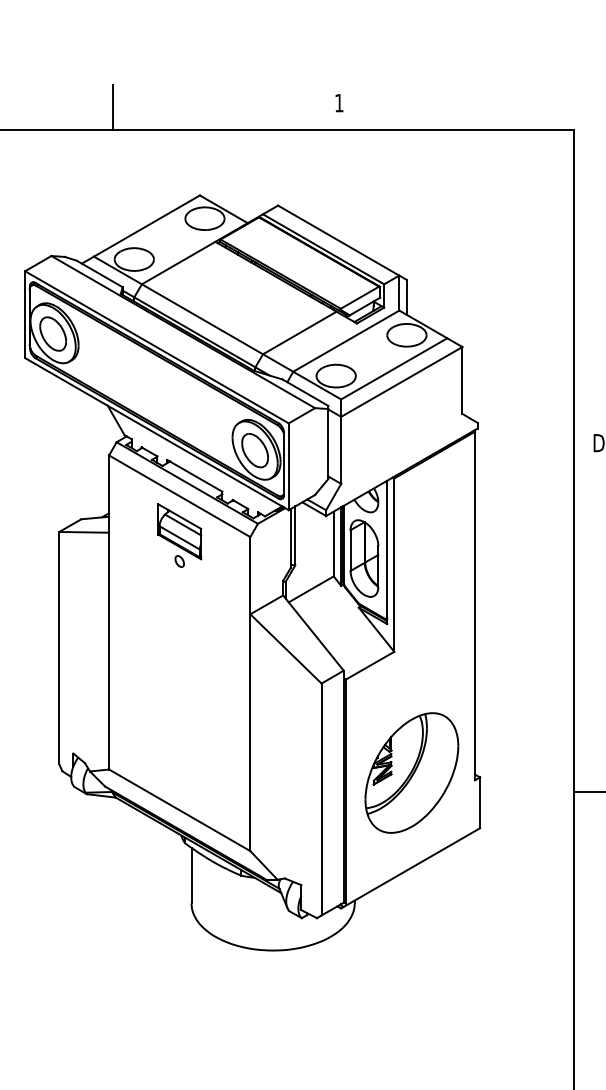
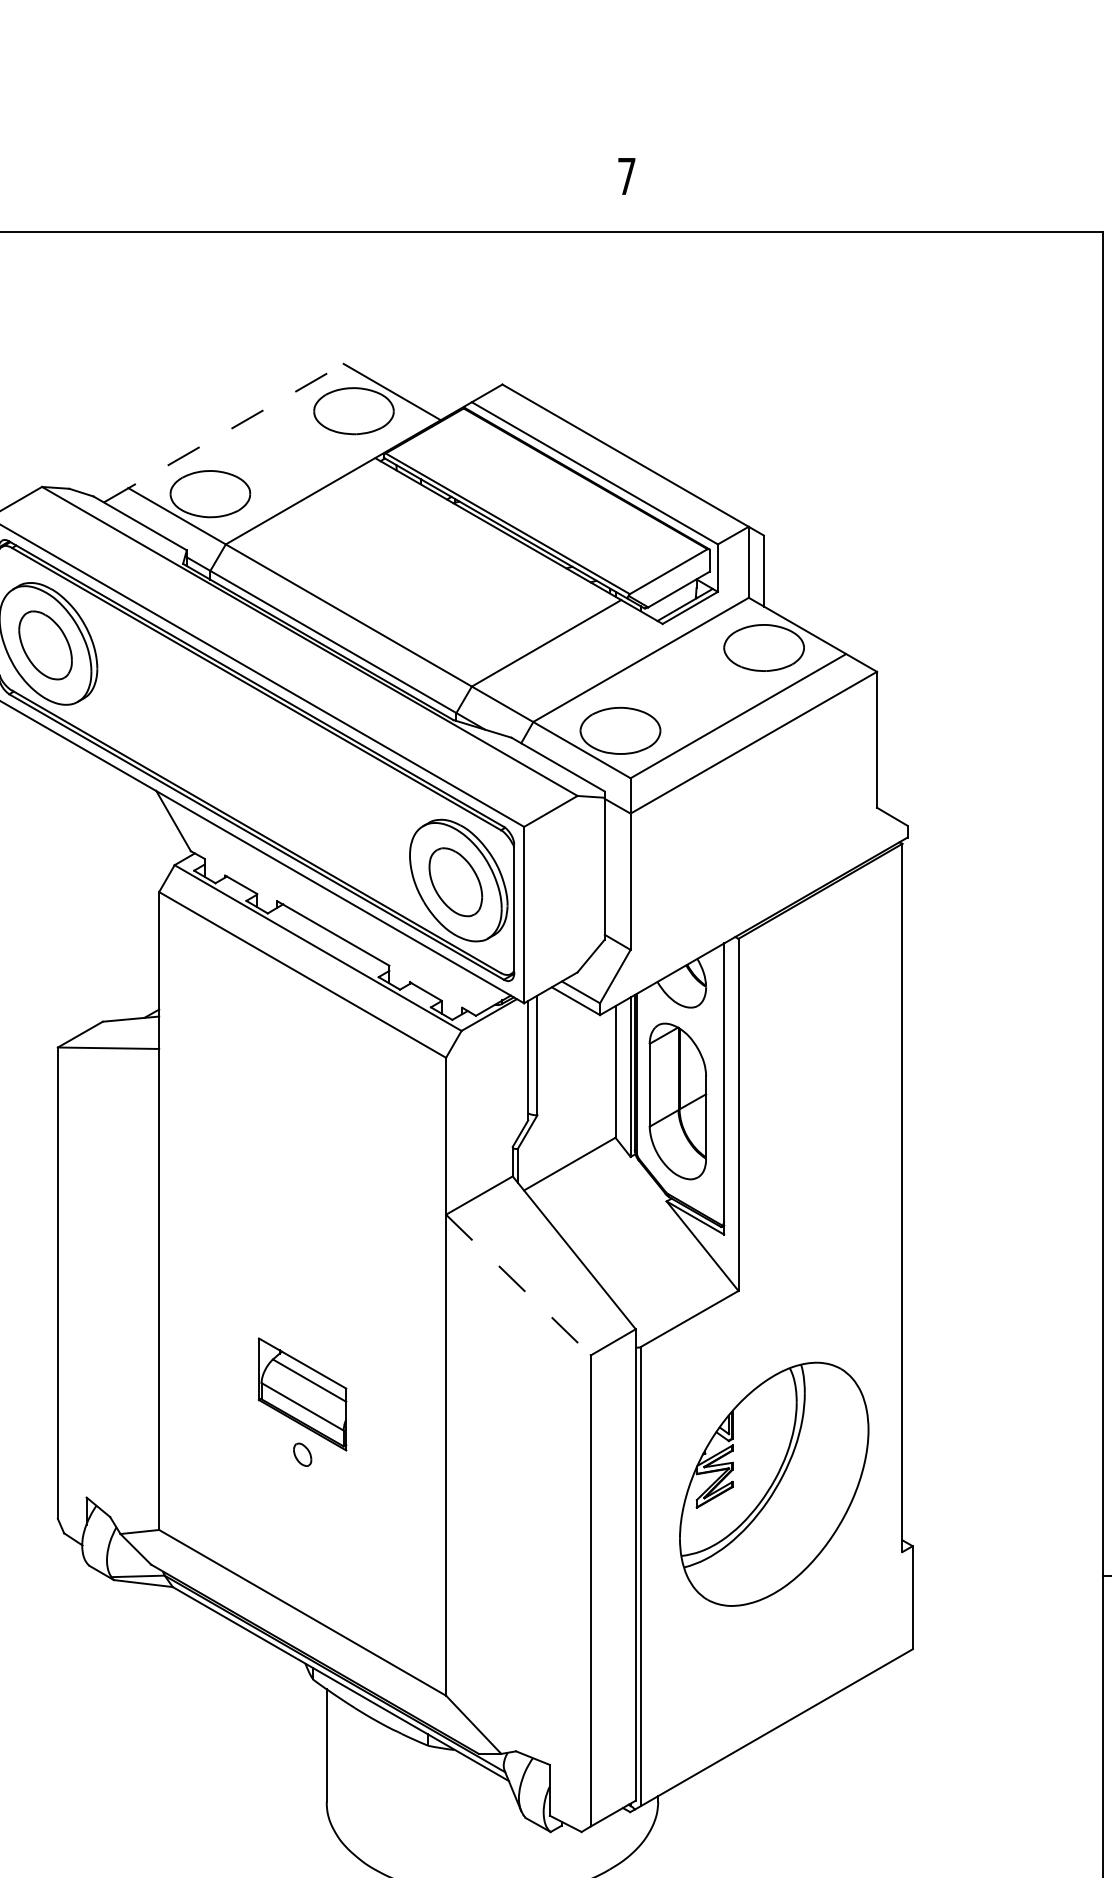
text: (339, 103) -> (627, 177), 1 -> 7
line: (112, 107) -> (166, 185), removed
line: (141, 229) -> (224, 433), solid -> dashed
part: (179, 535) -> (302, 1401), moved
line: (285, 648) -> (517, 1284), solid -> dashed
part: (411, 772) -> (773, 1483), moved

